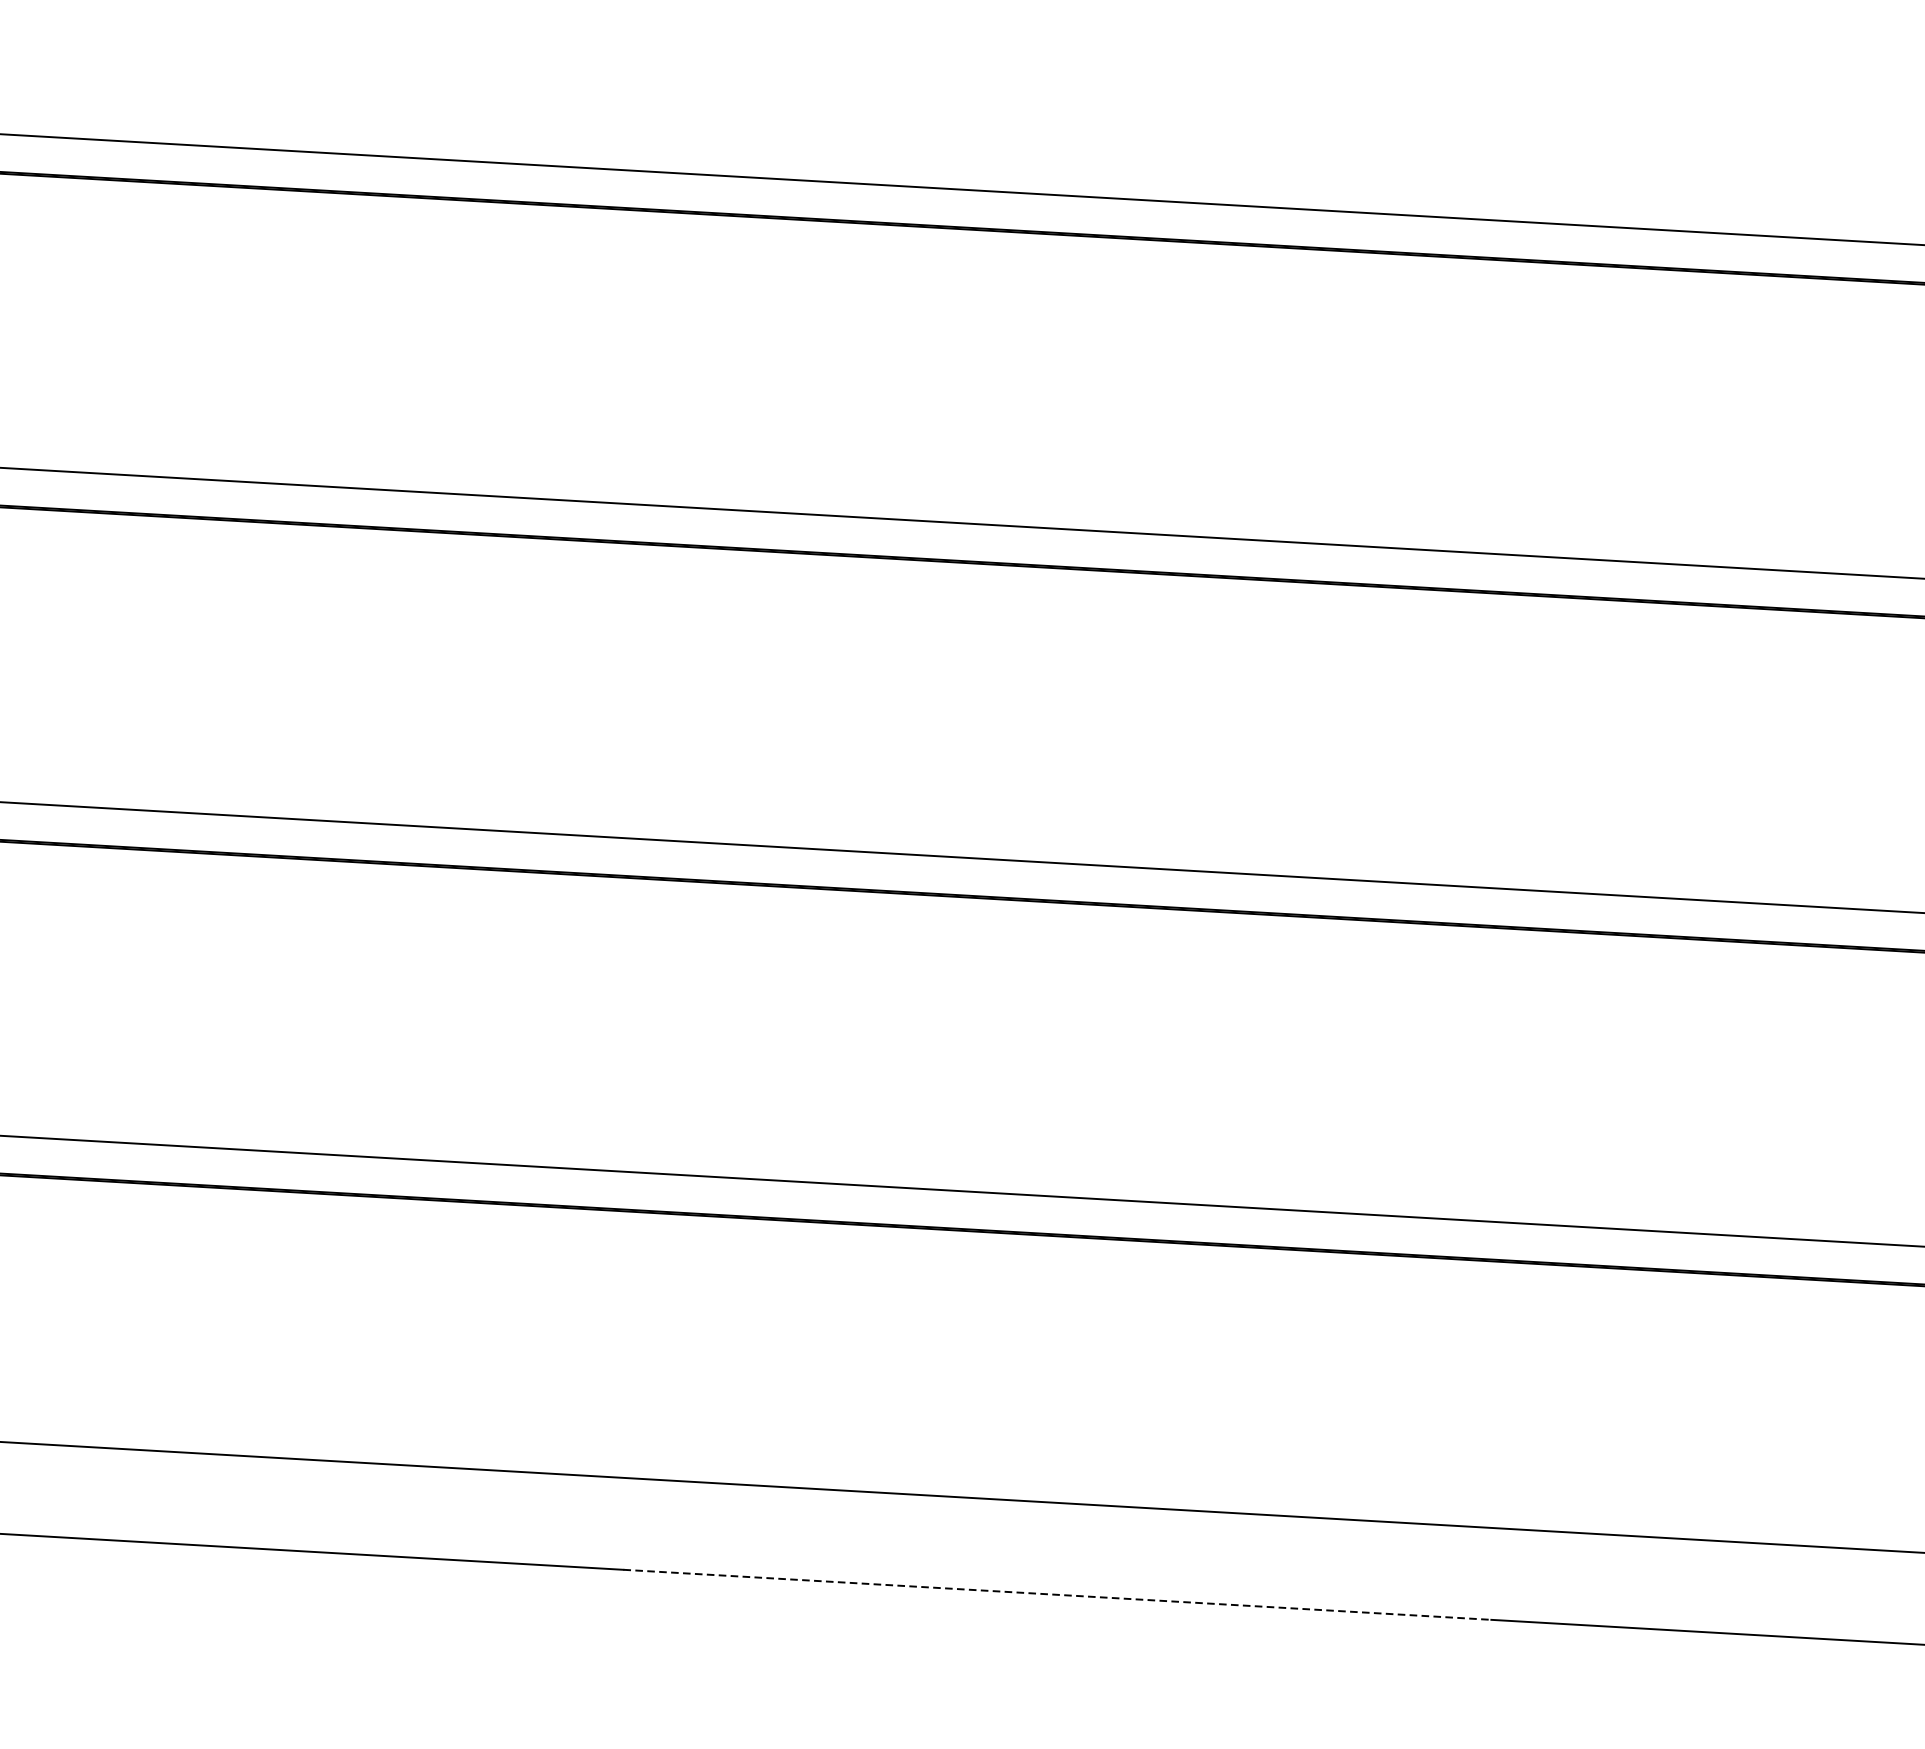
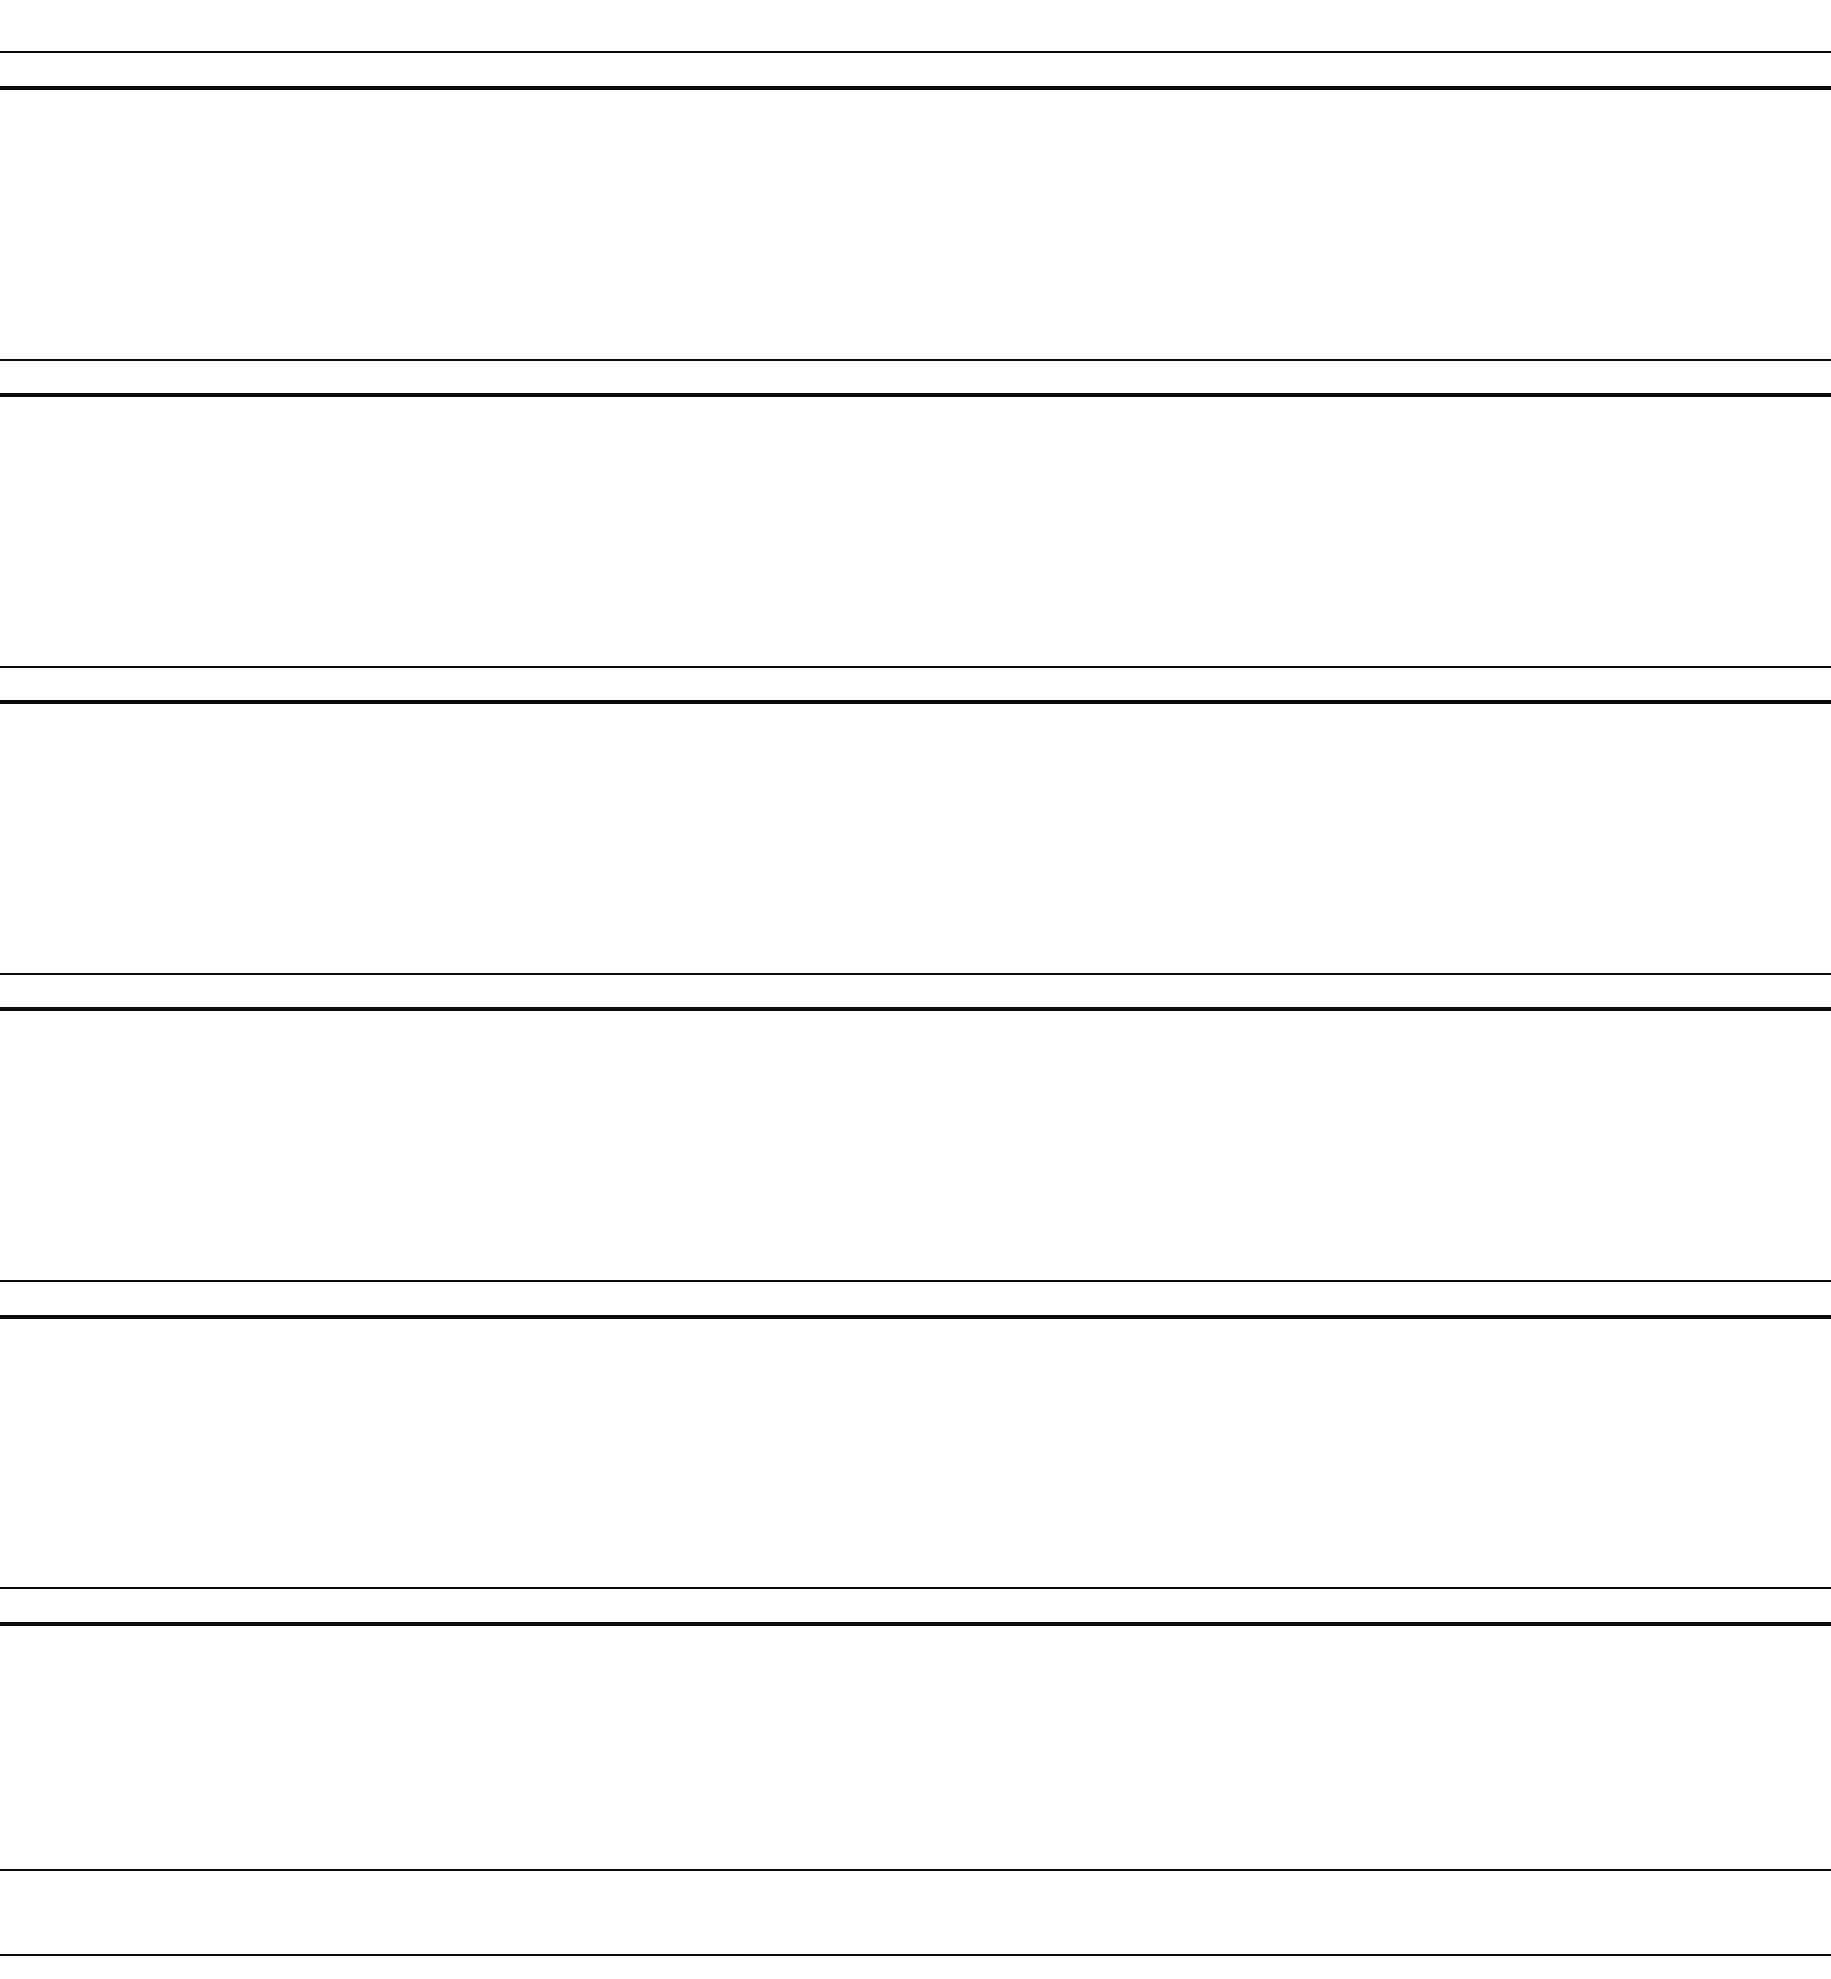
line: (1056, 1594) -> (1143, 1954), dashed -> solid

